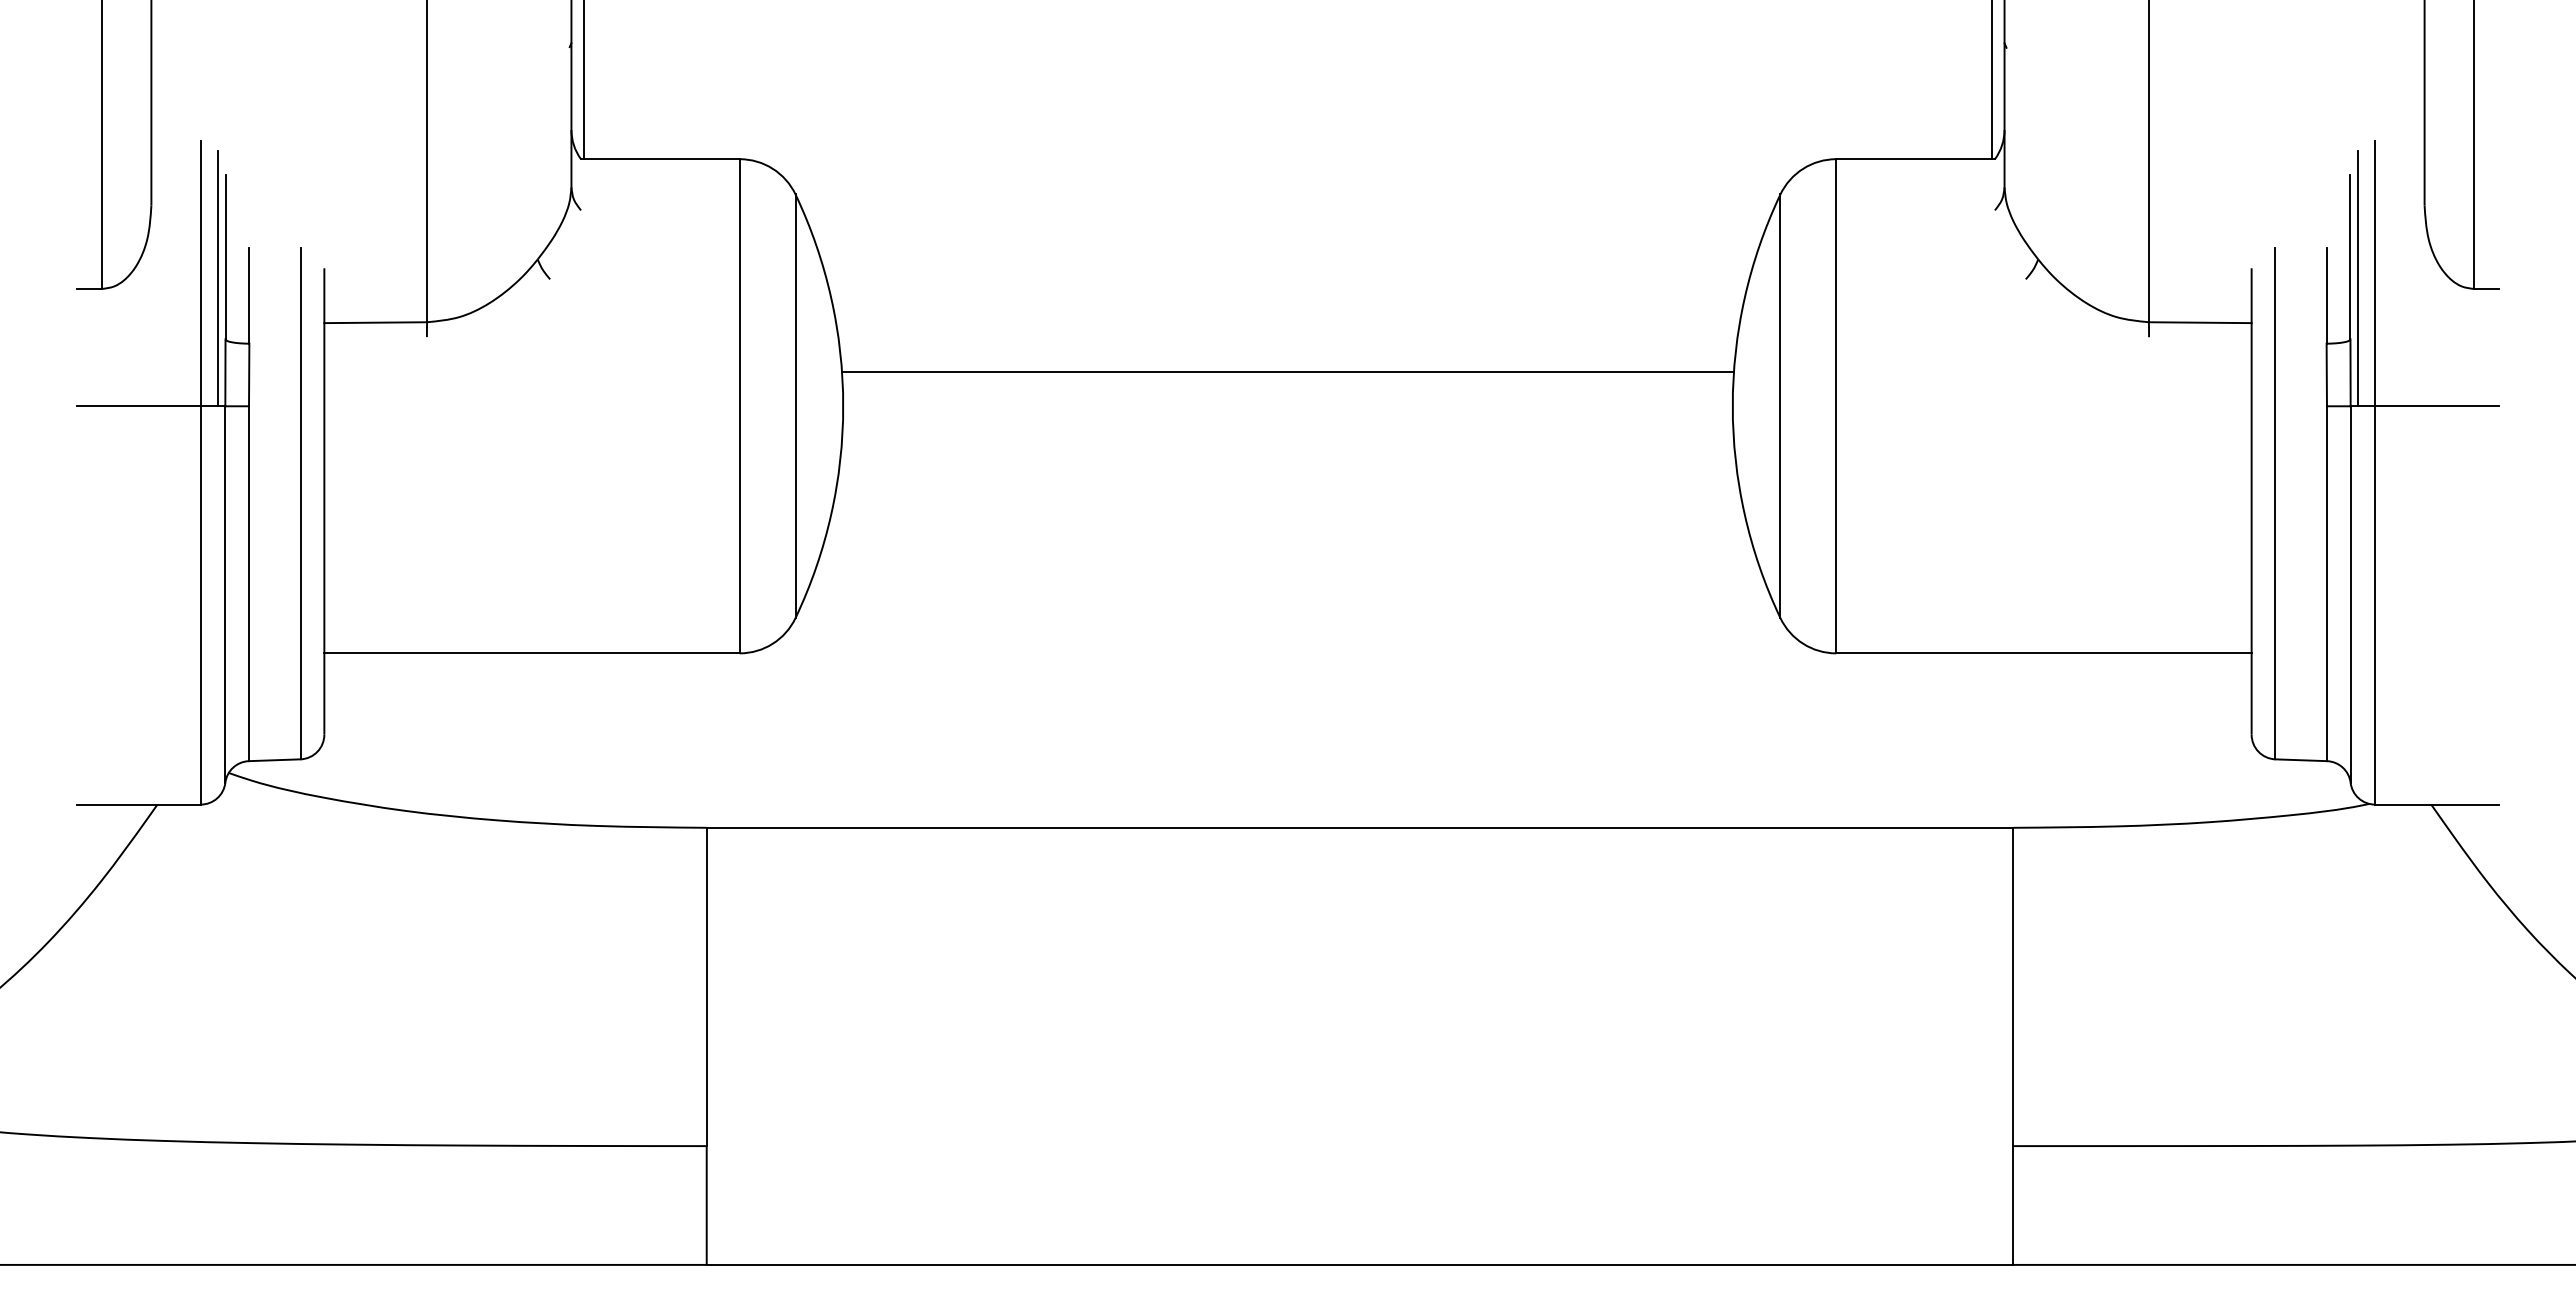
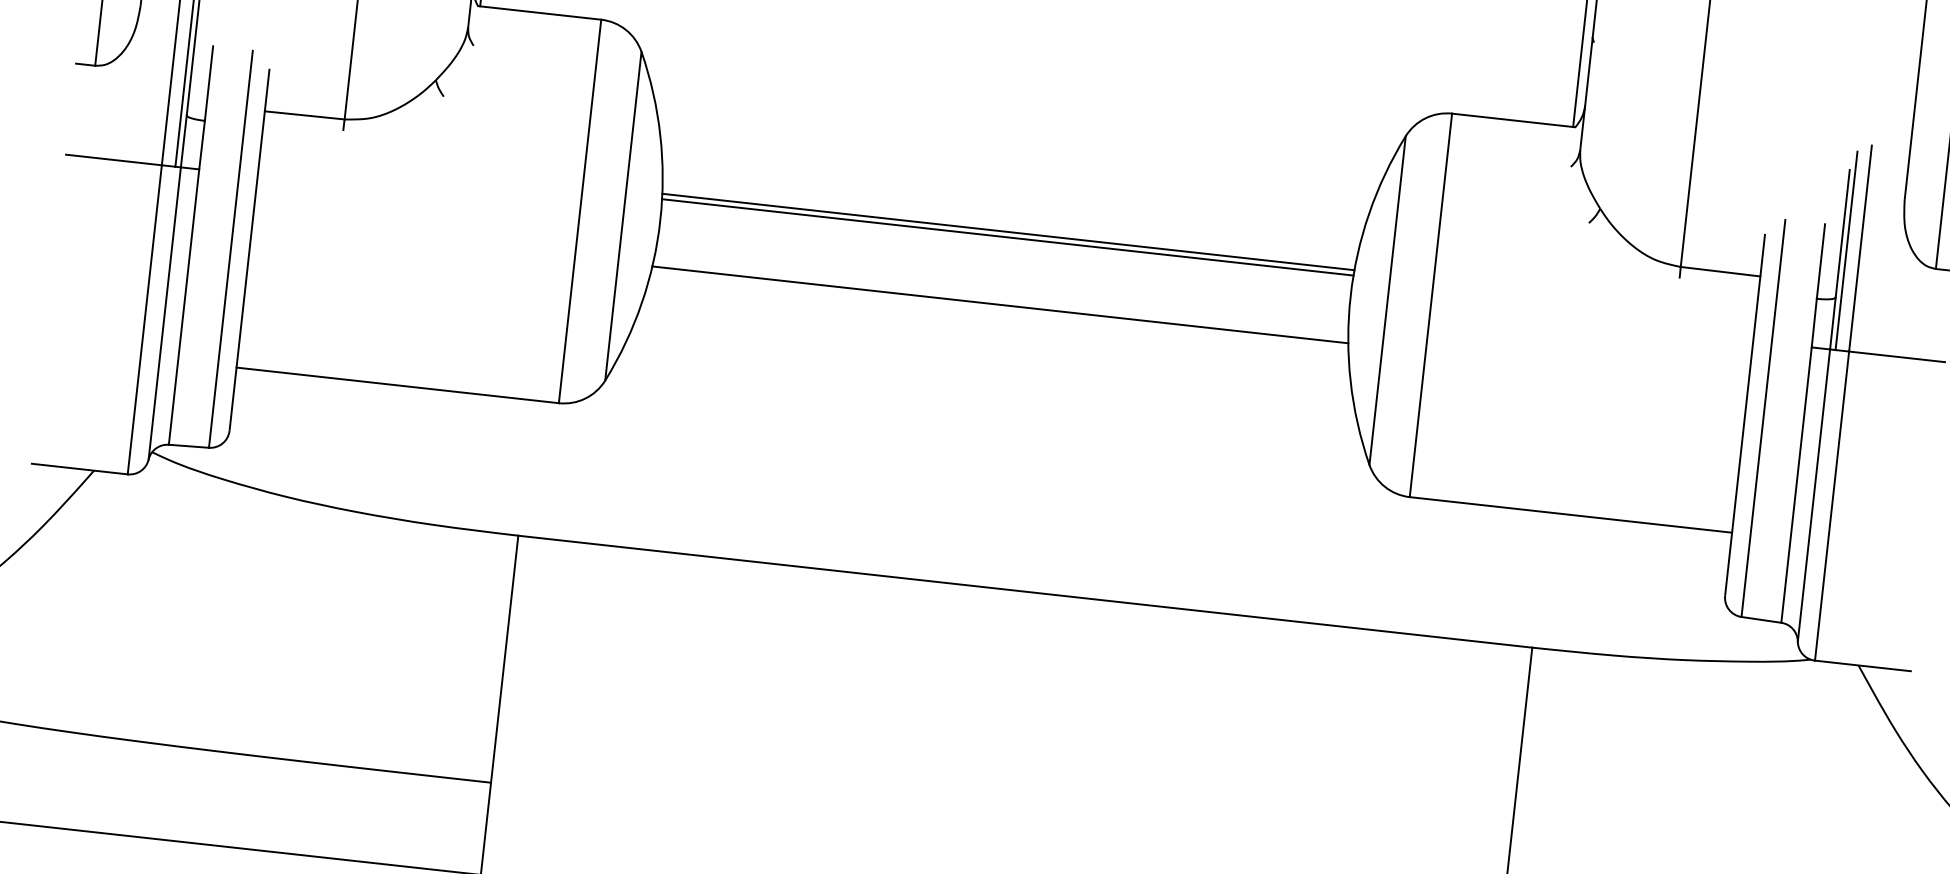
line: (1287, 379) -> (1007, 237), added
line: (1287, 466) -> (999, 305), added

